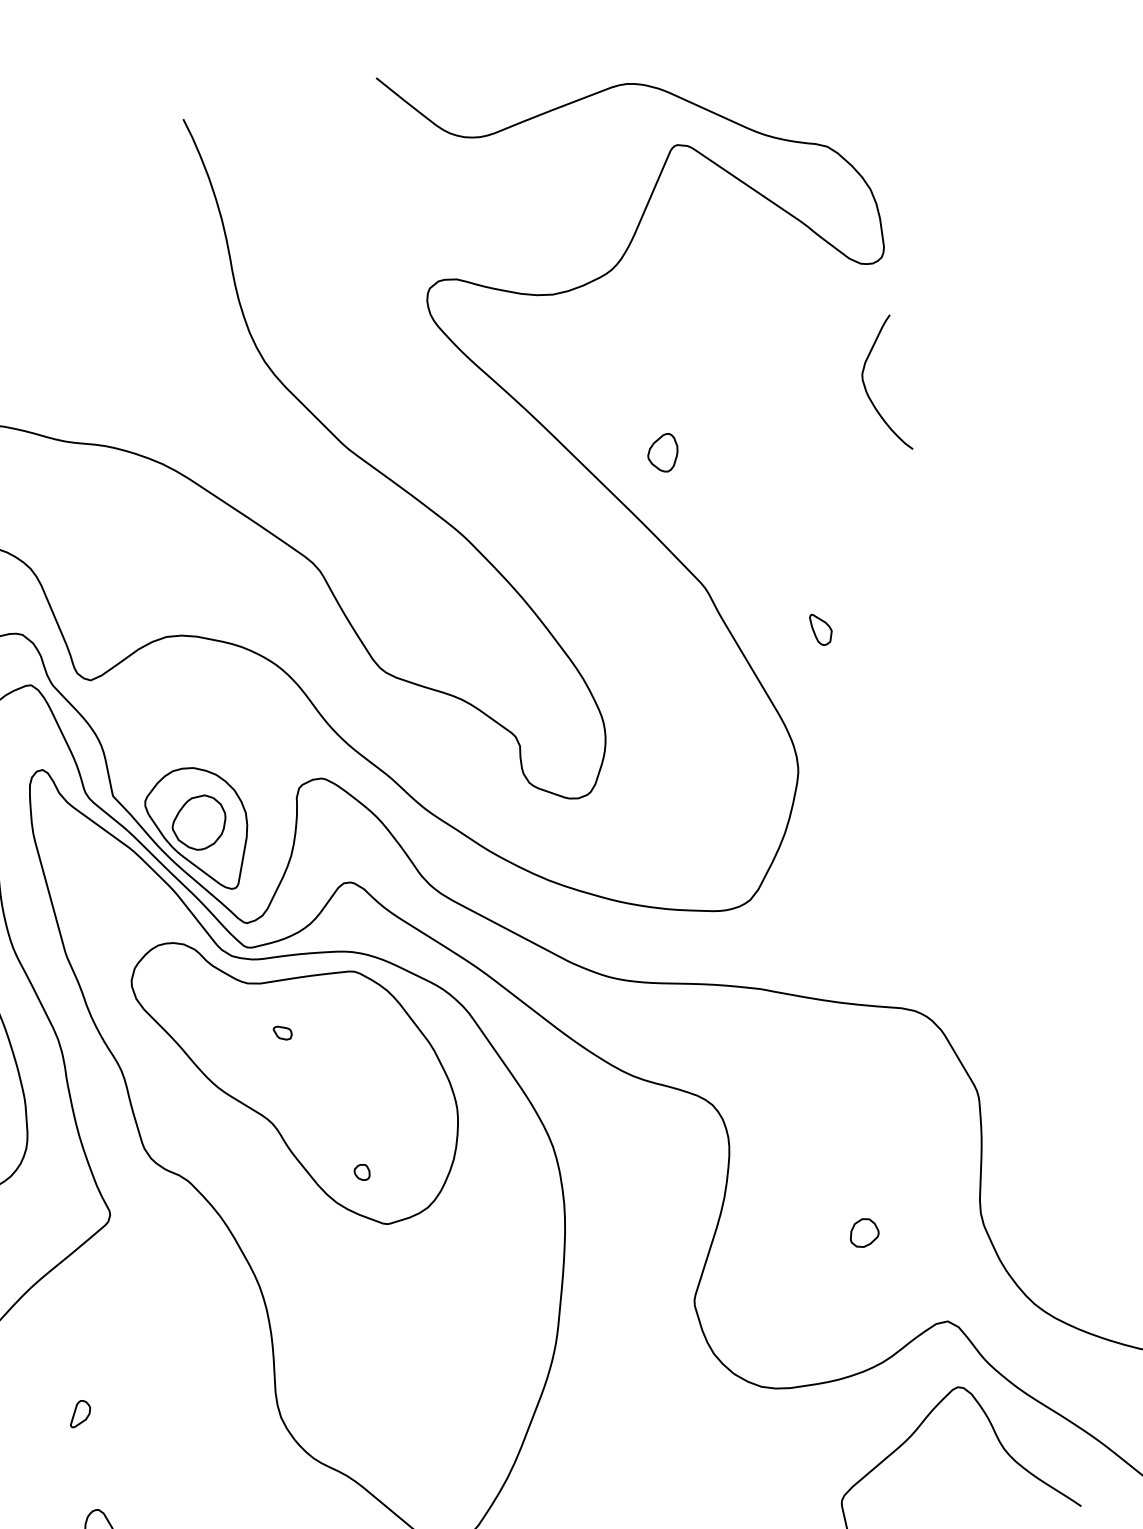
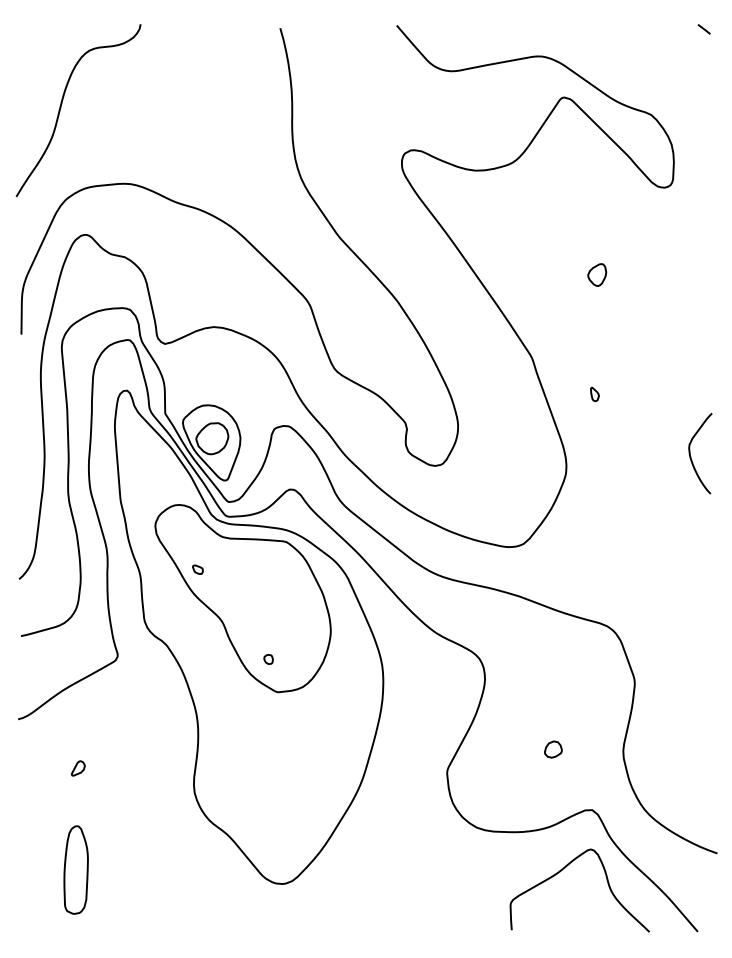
curve: (869, 392) -> (691, 456), moved
part: (663, 452) -> (597, 274), moved
part: (820, 629) -> (594, 394), size x0.71
part: (282, 1032) -> (197, 569), moved

